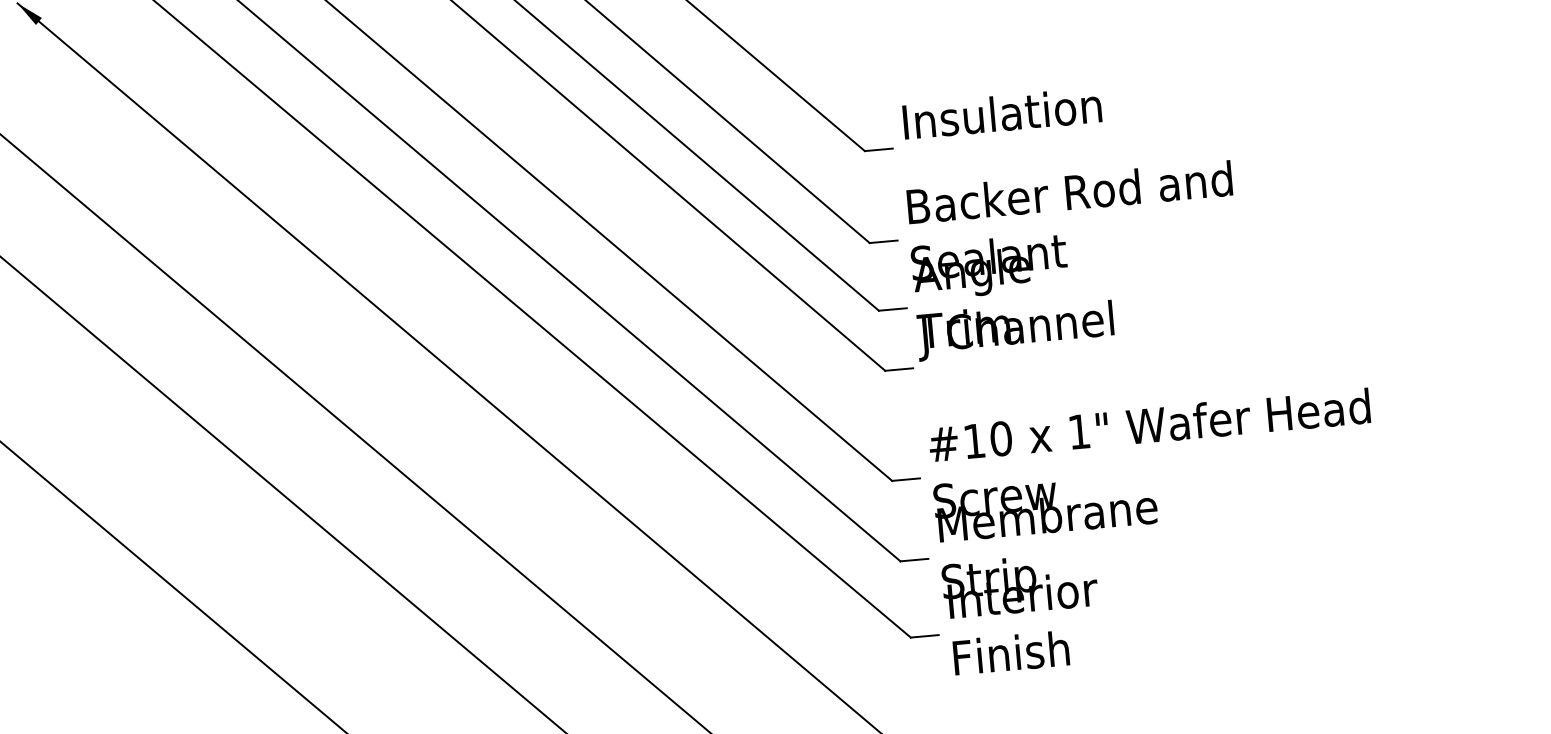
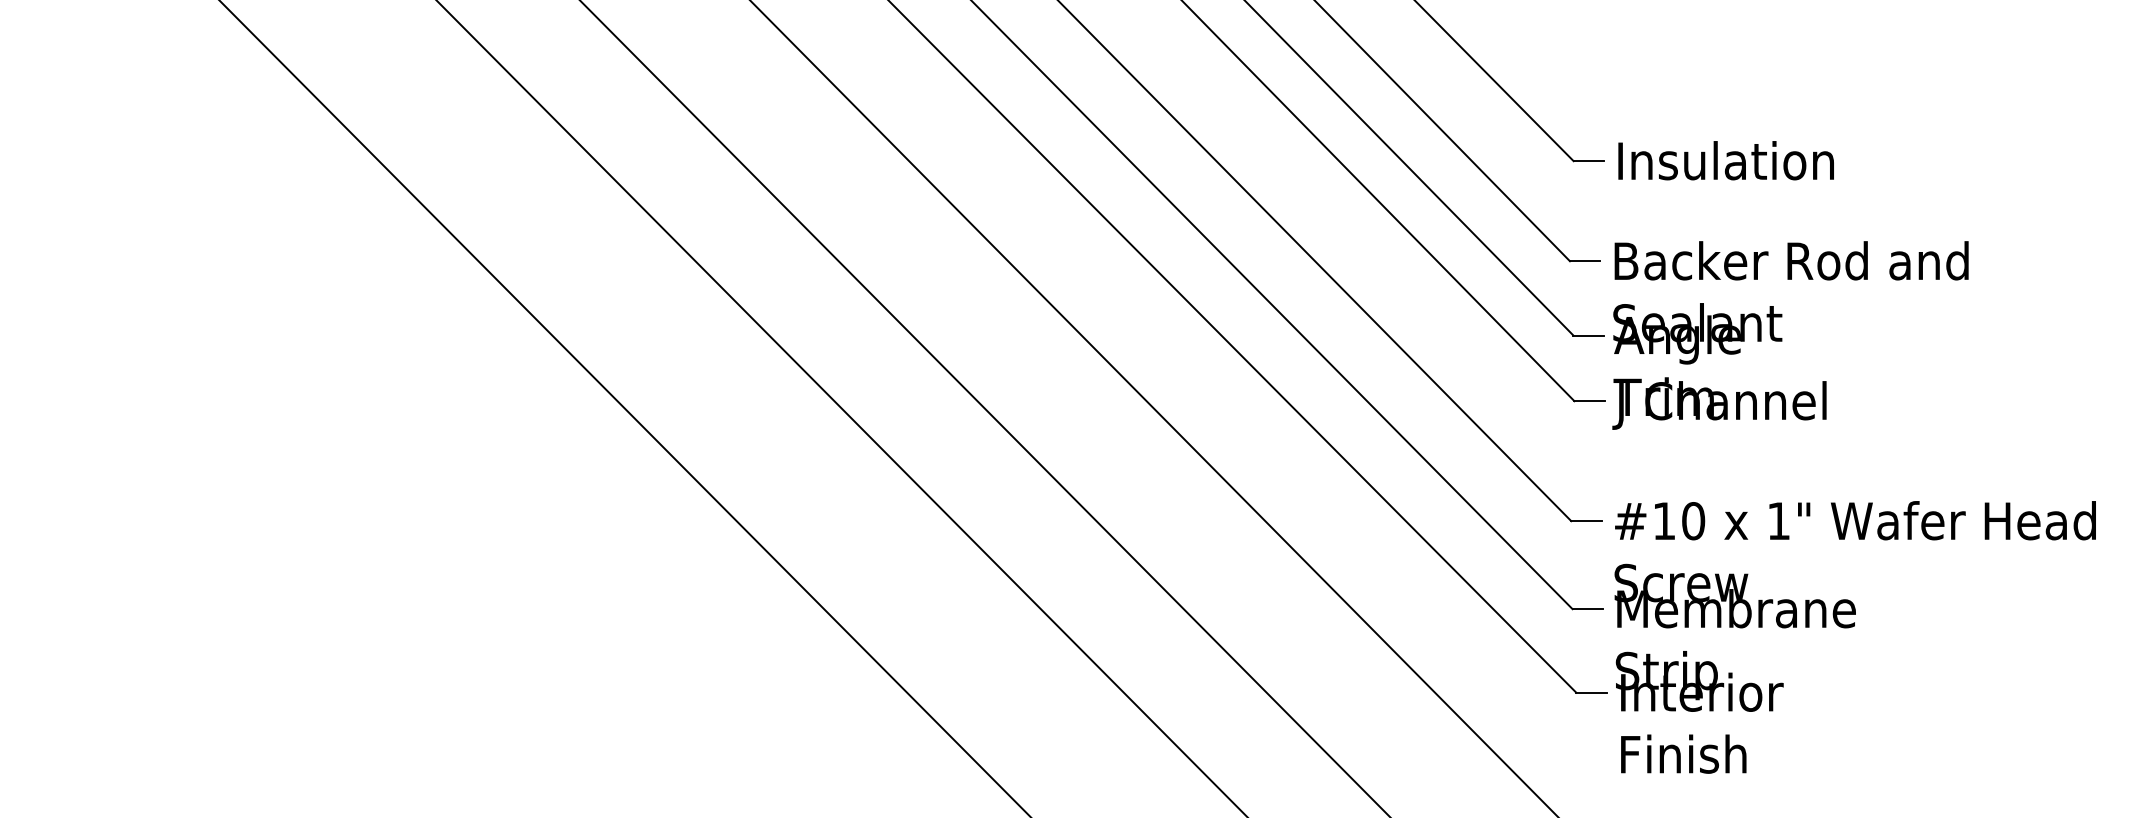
text: (1001, 113) -> (1725, 160), moved
text: (1074, 260) -> (1790, 335), moved
text: (1158, 532) -> (1854, 637), moved

